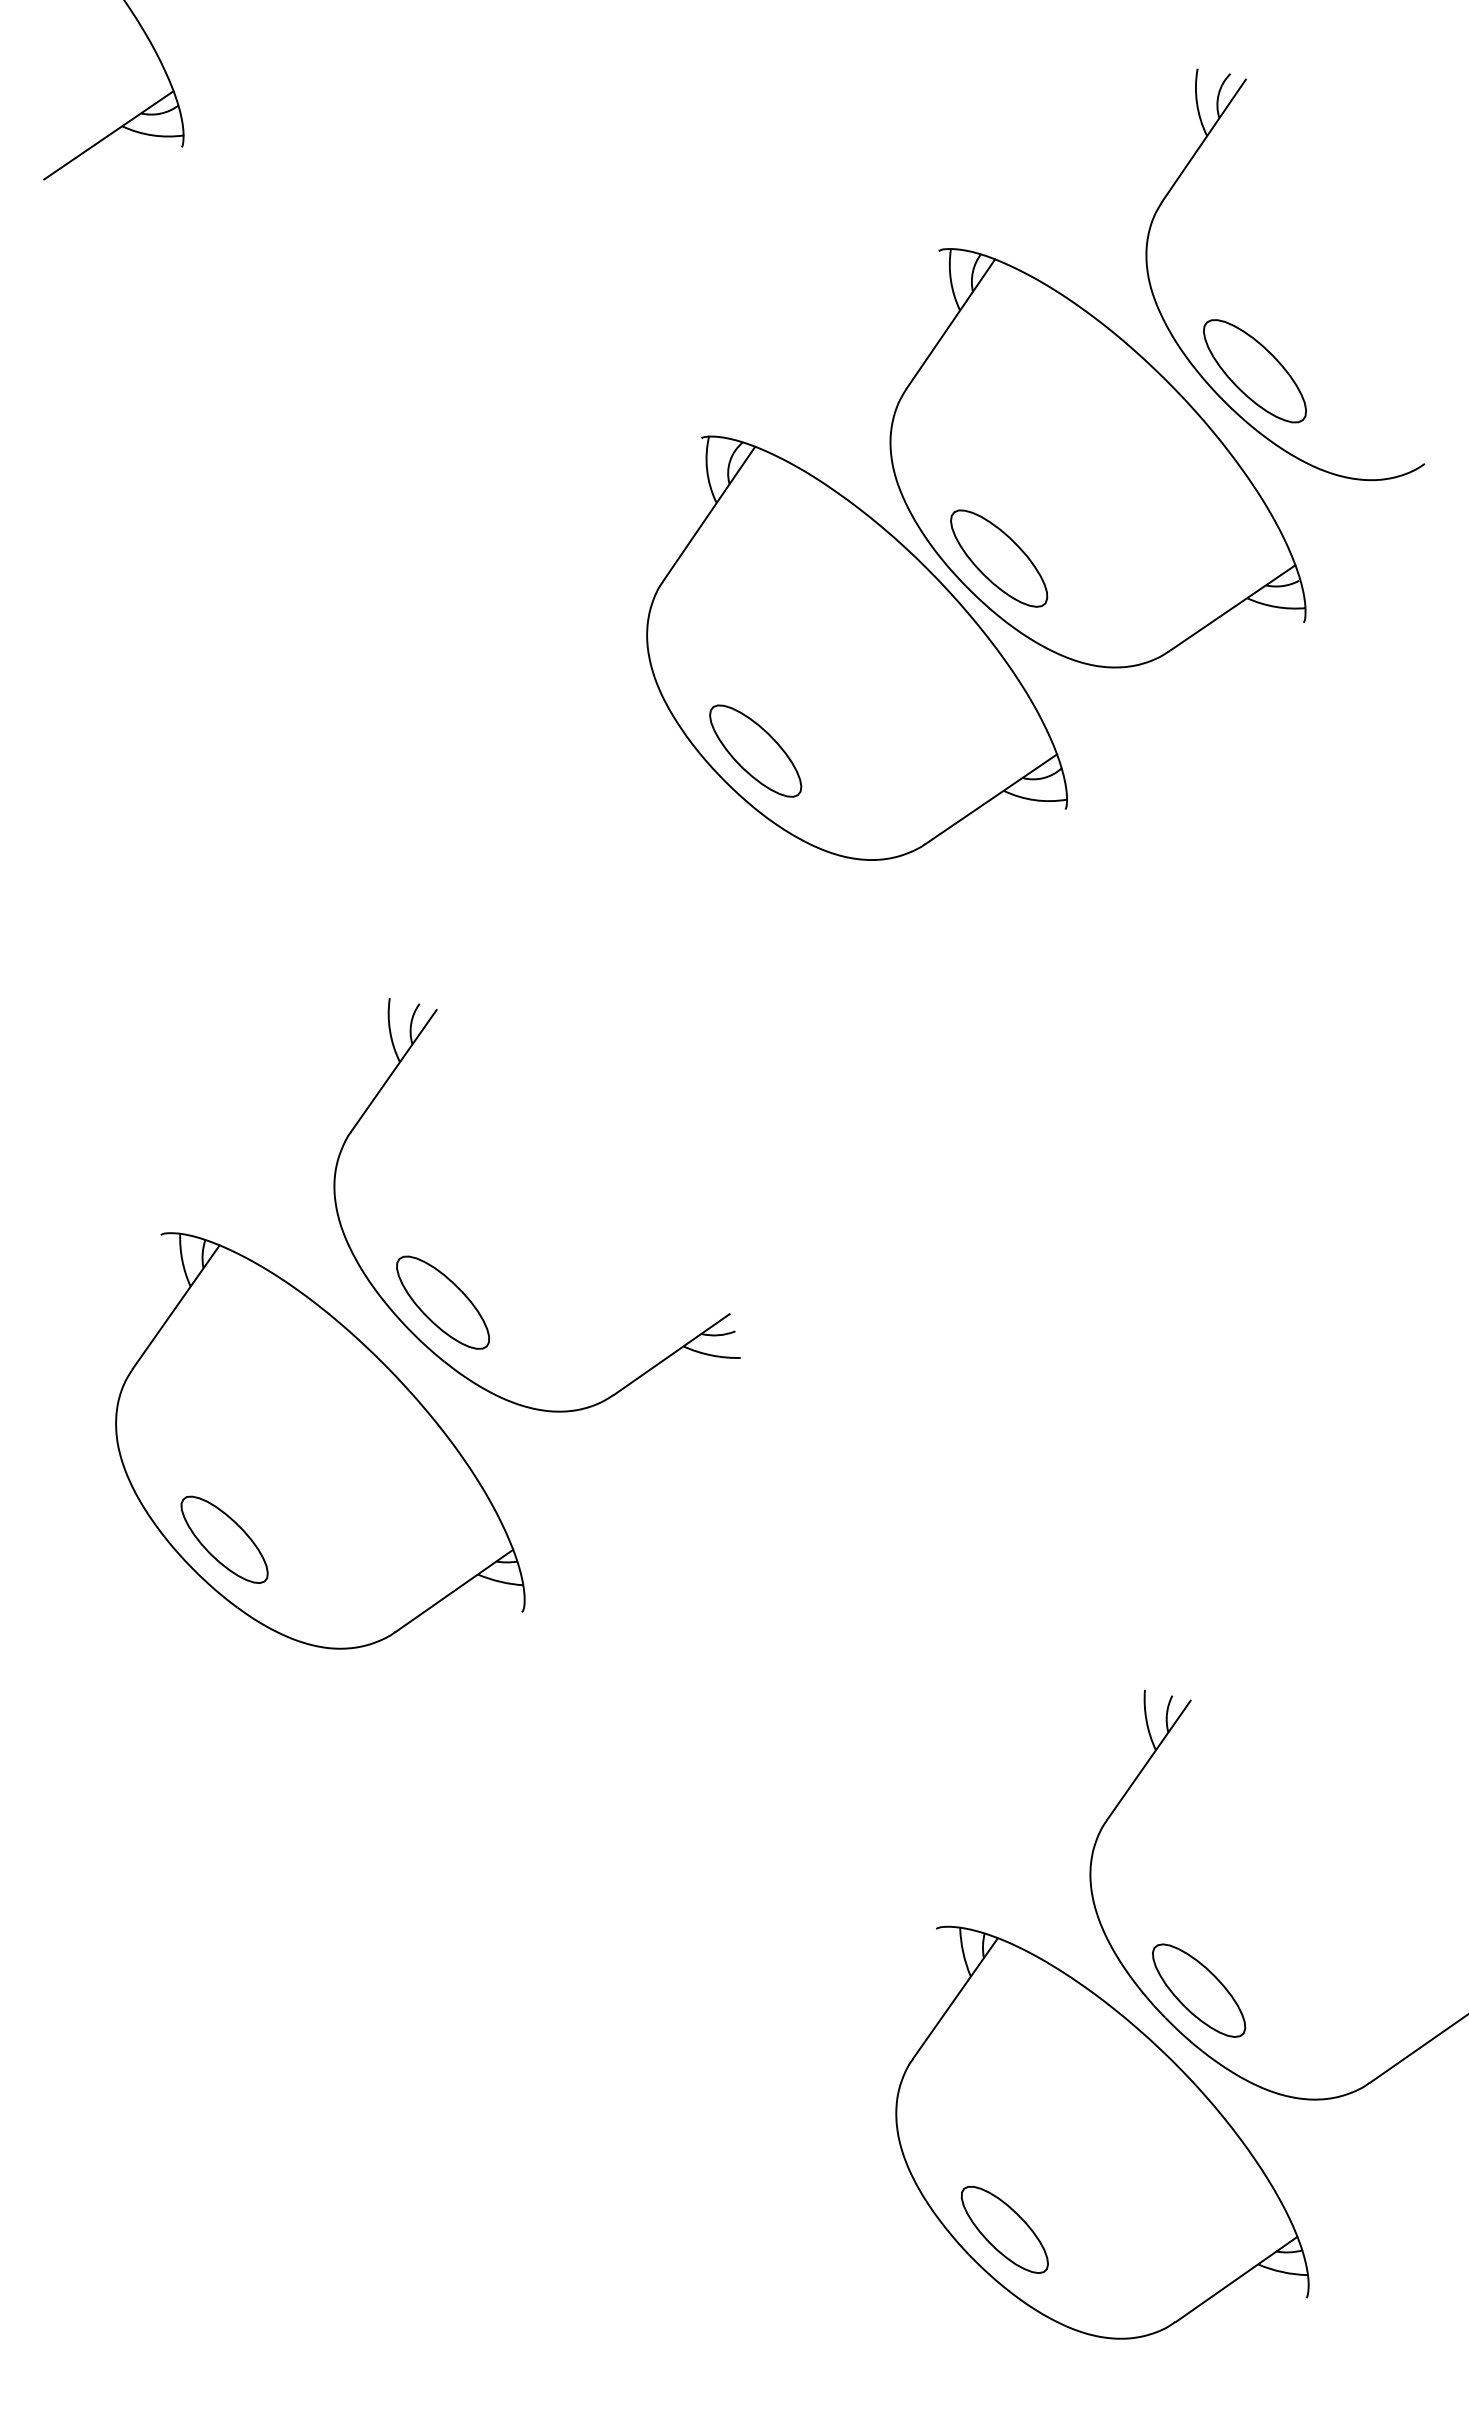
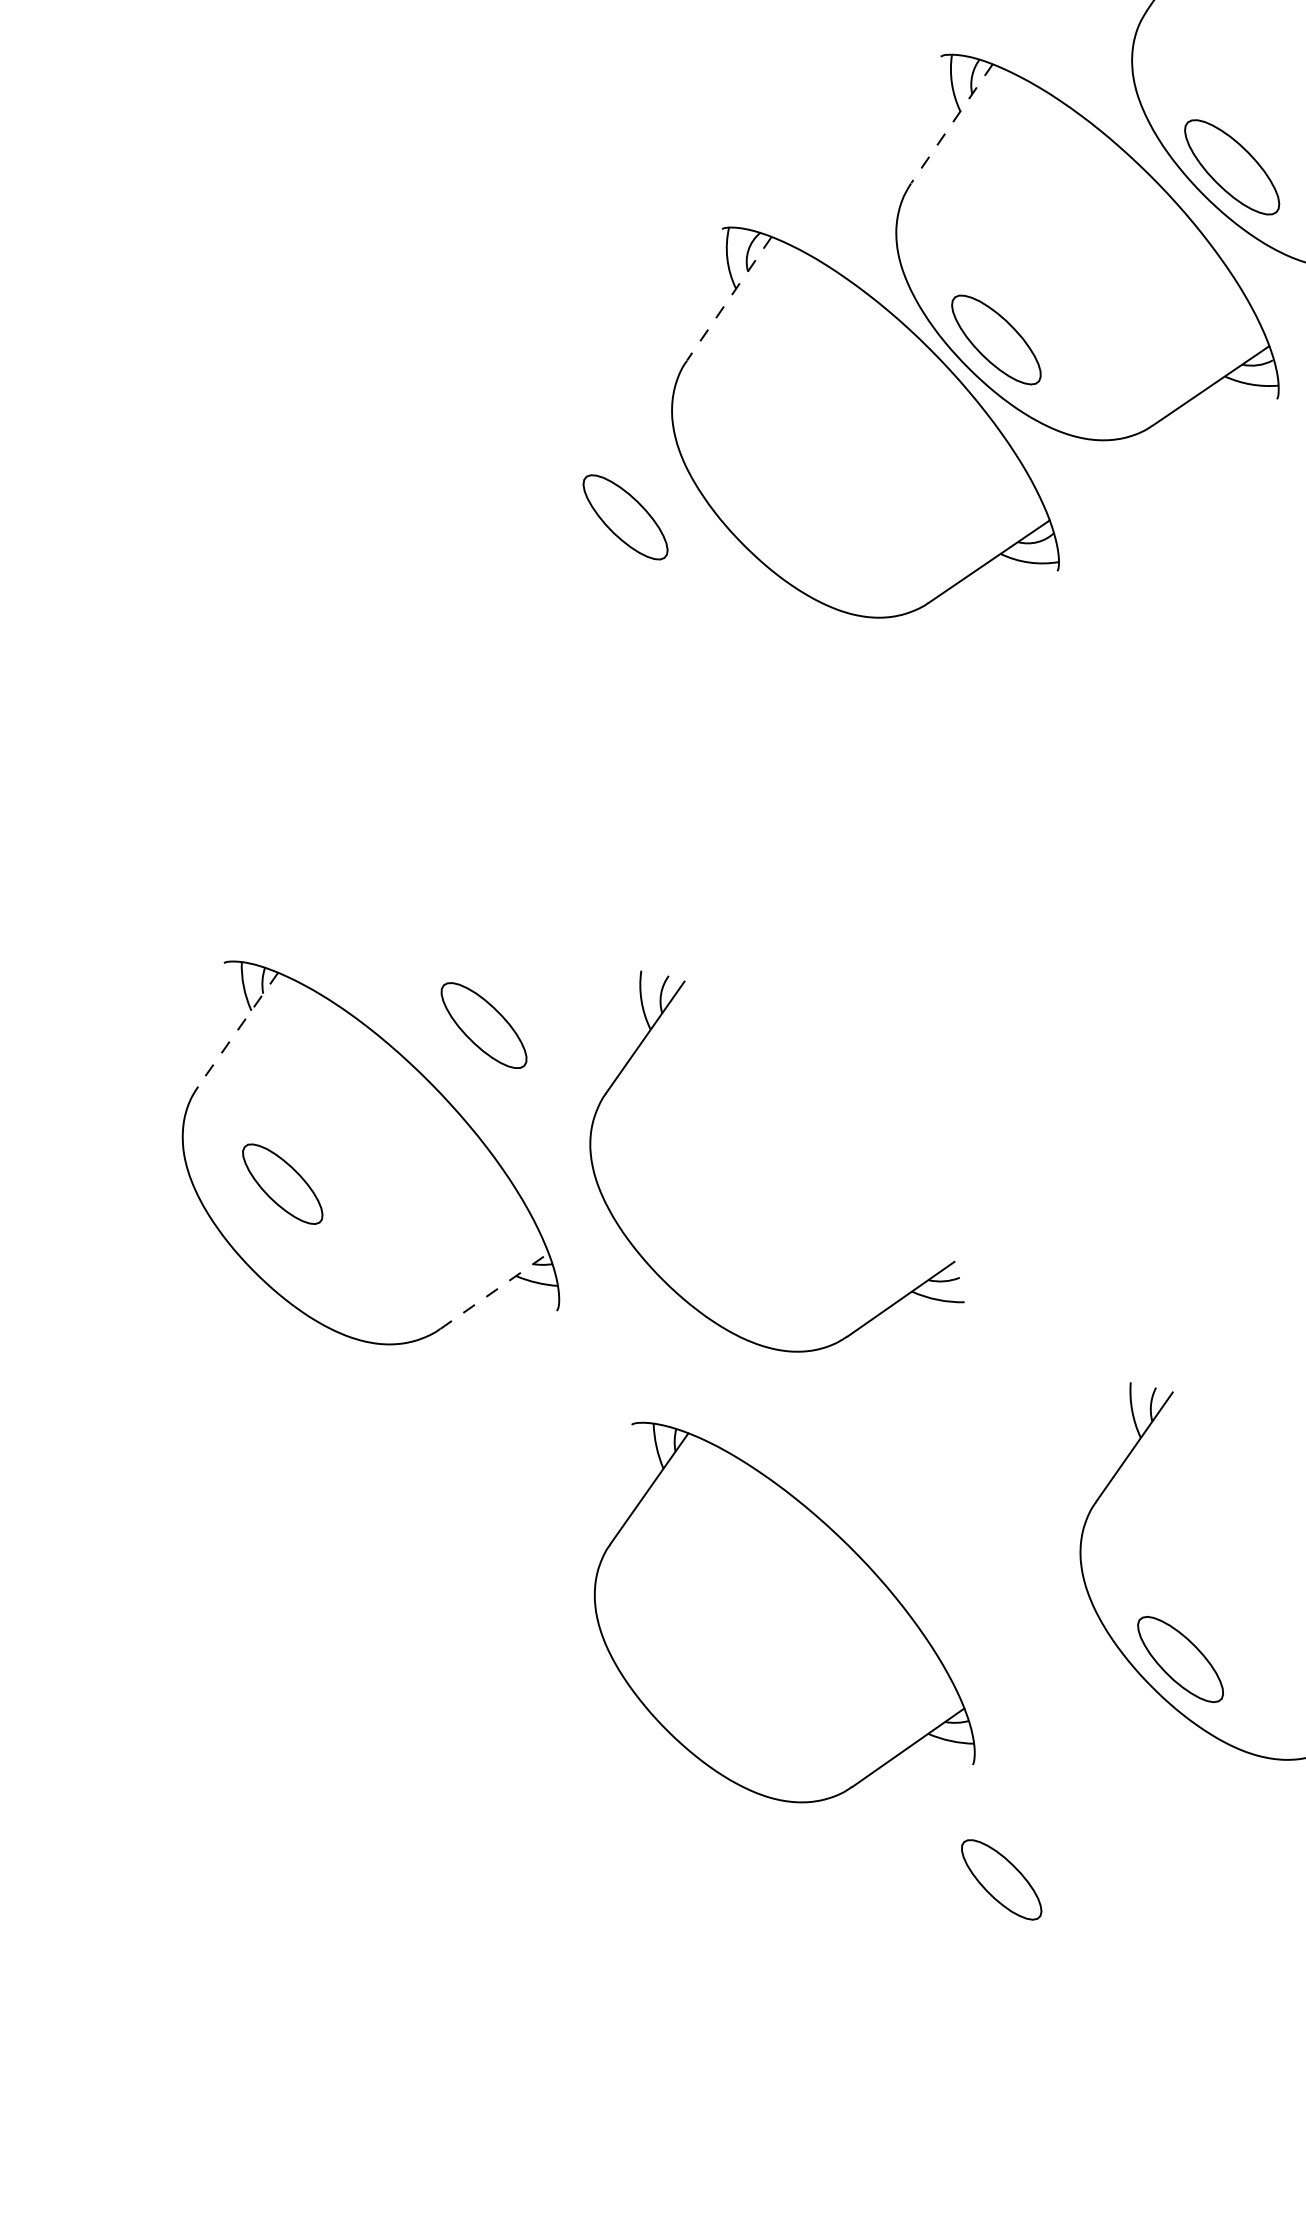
line: (950, 324) -> (951, 124), solid -> dashed
line: (708, 514) -> (728, 299), solid -> dashed
part: (755, 750) -> (625, 516), moved
line: (175, 1307) -> (237, 1030), solid -> dashed
part: (411, 1330) -> (661, 1276), moved
part: (224, 1539) -> (282, 1183), moved
line: (454, 1590) -> (494, 1290), solid -> dashed
part: (1102, 2132) -> (784, 1612), moved

